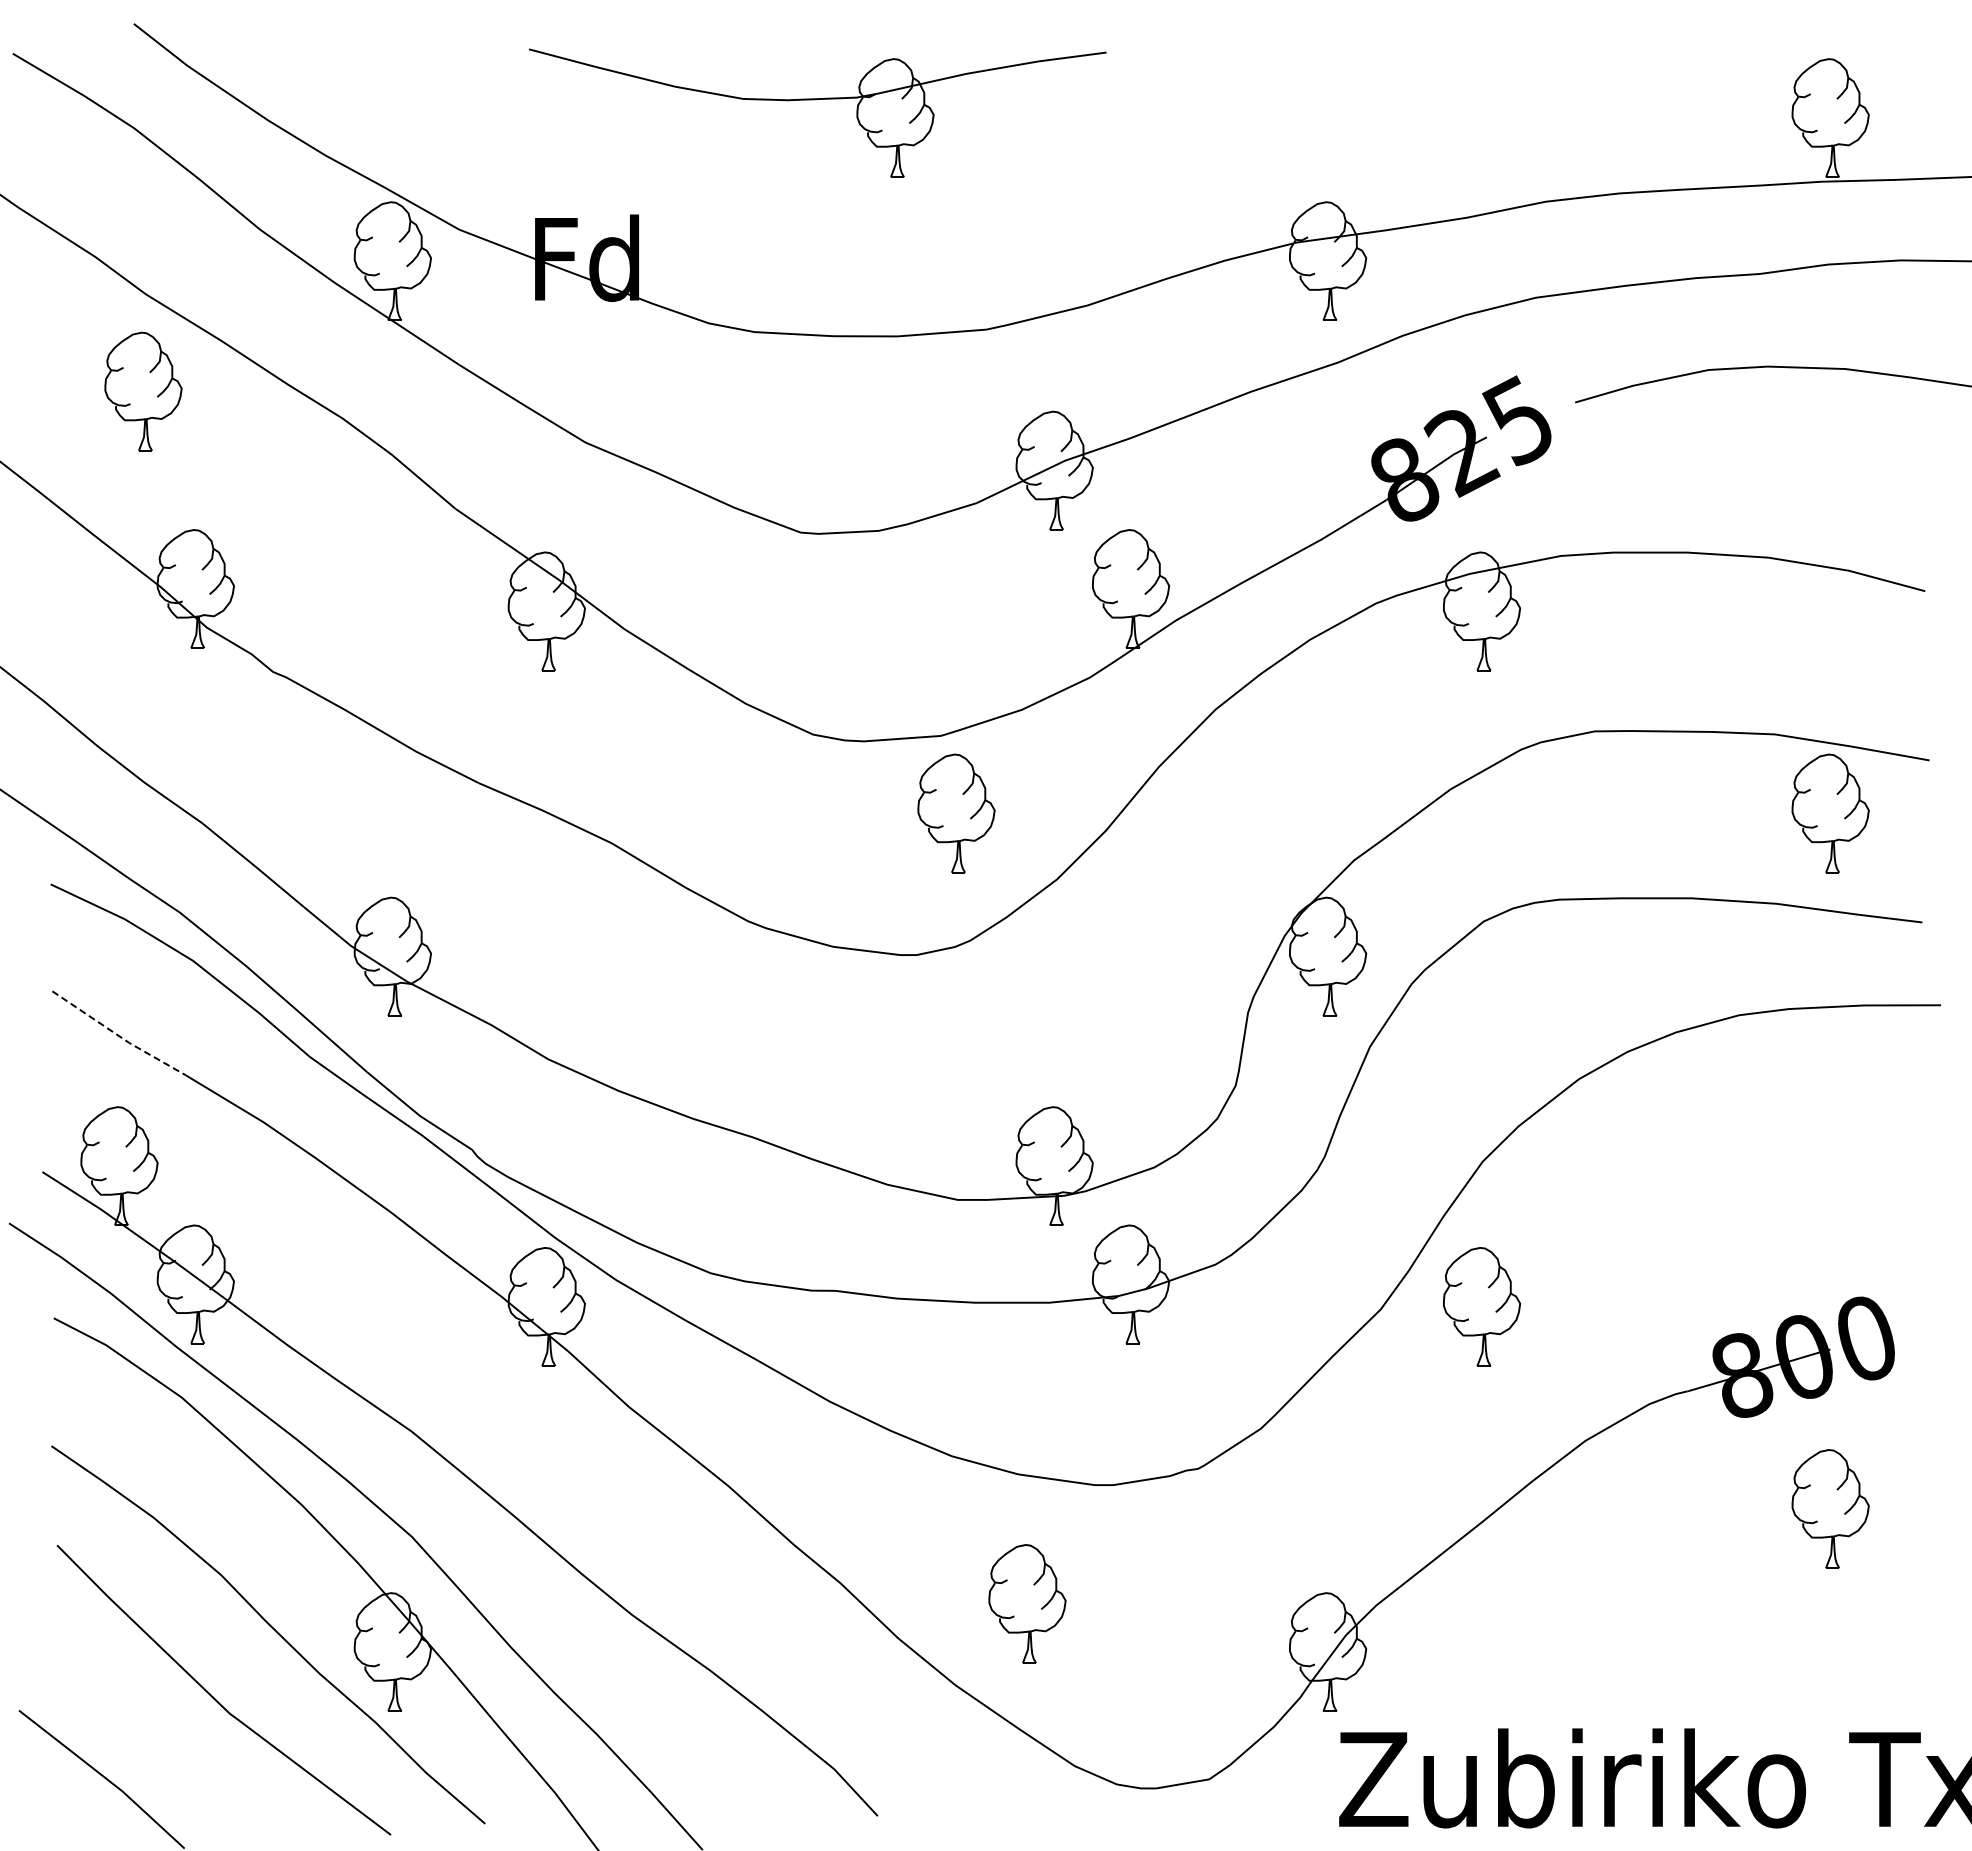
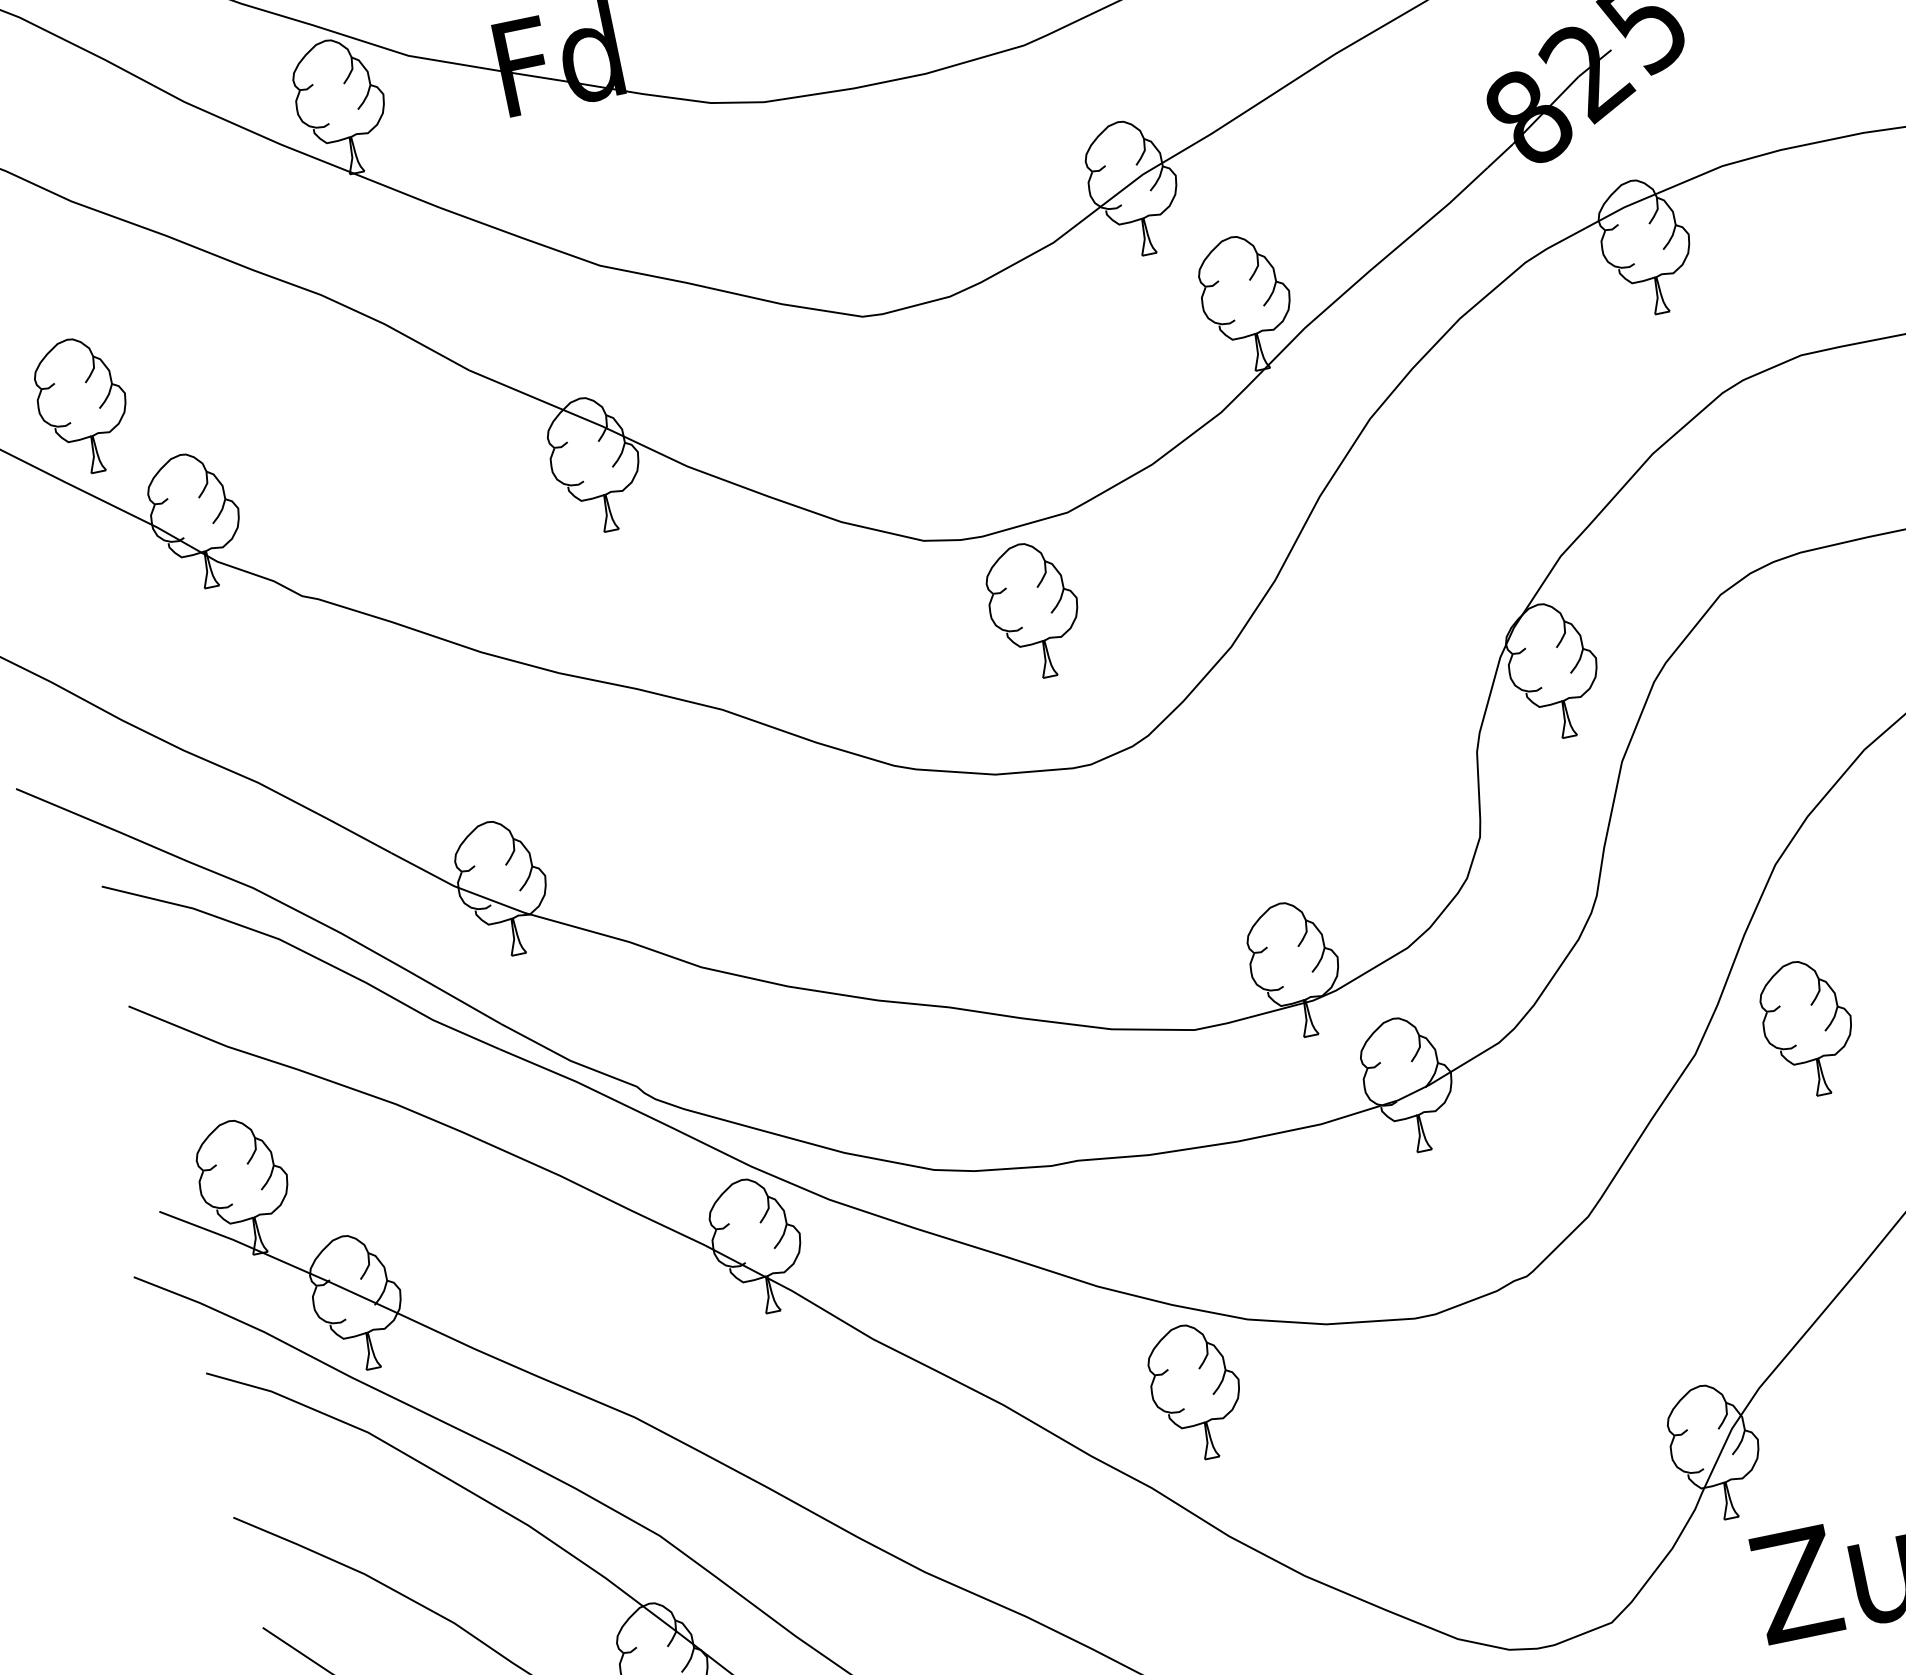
part: (143, 391) -> (82, 405), moved
part: (956, 813) -> (1034, 610), moved
line: (118, 1035) -> (213, 1040), dashed -> solid
part: (1027, 1603) -> (1196, 1391), moved

